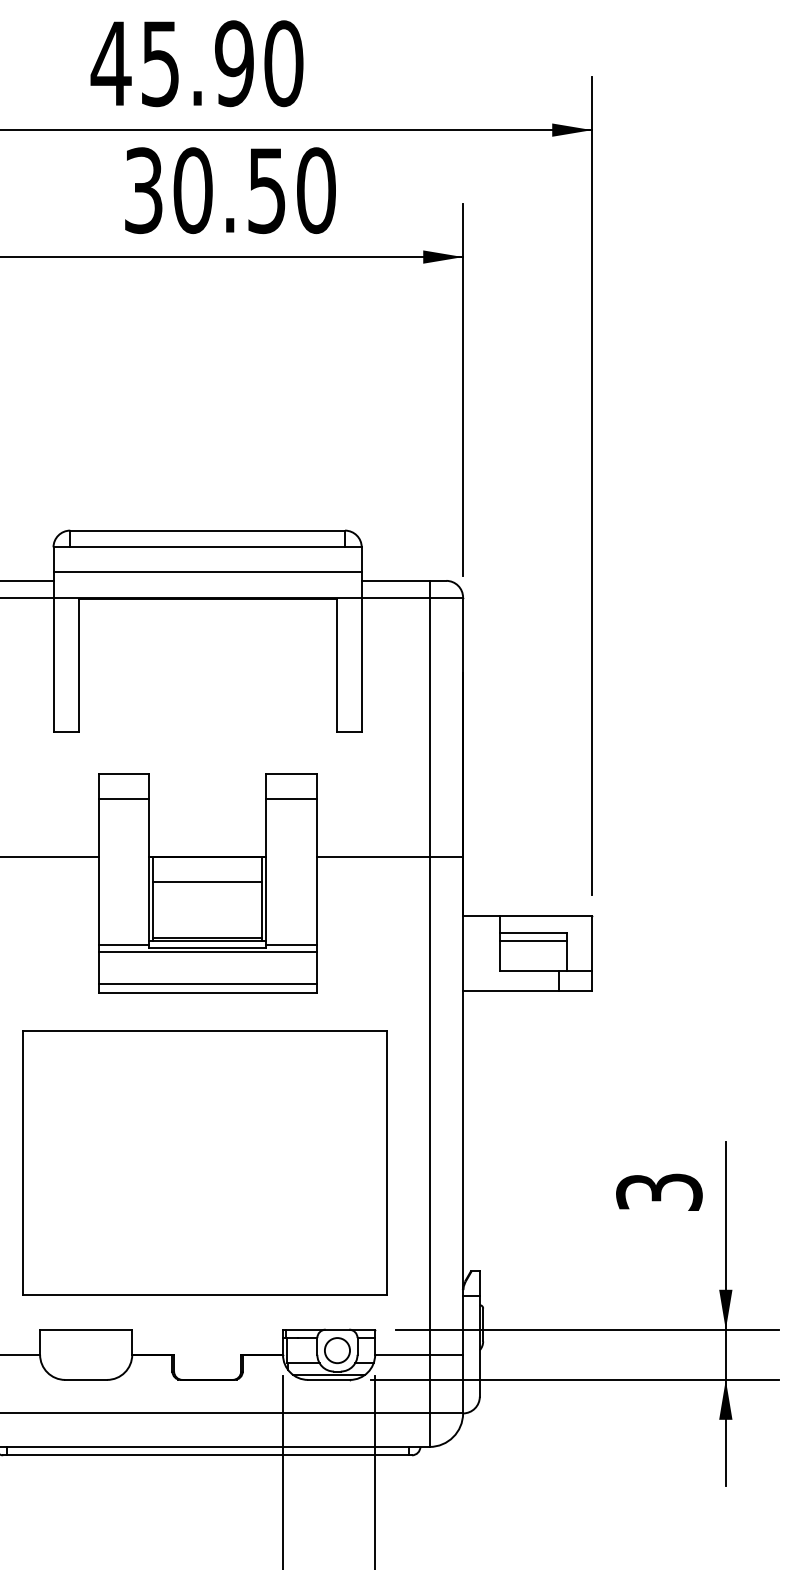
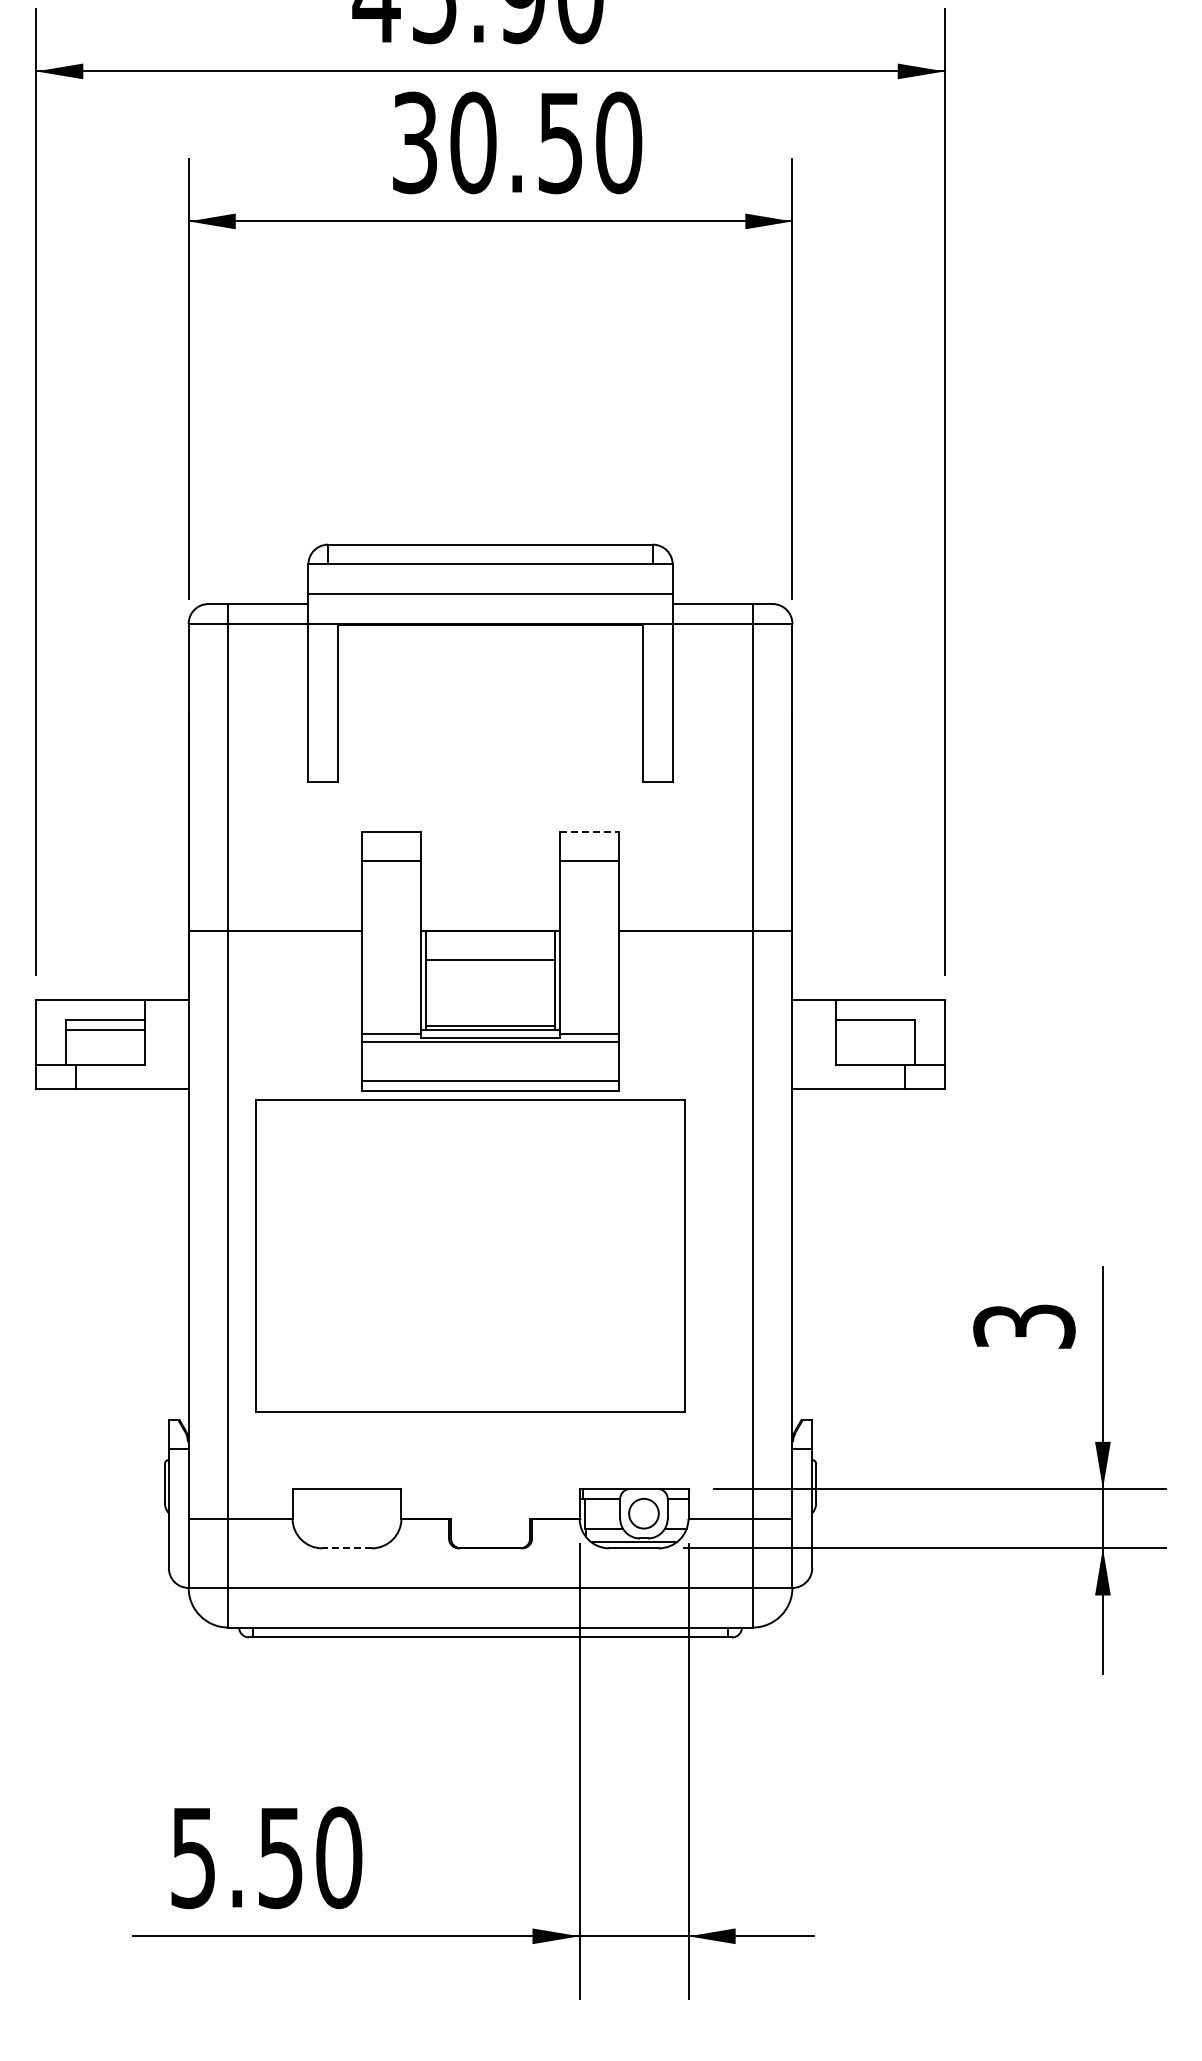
line: (291, 773) -> (589, 831), solid -> dashed
line: (533, 940) -> (875, 1029), removed
part: (205, 1162) -> (470, 1255), moved
line: (86, 1380) -> (347, 1548), solid -> dashed

